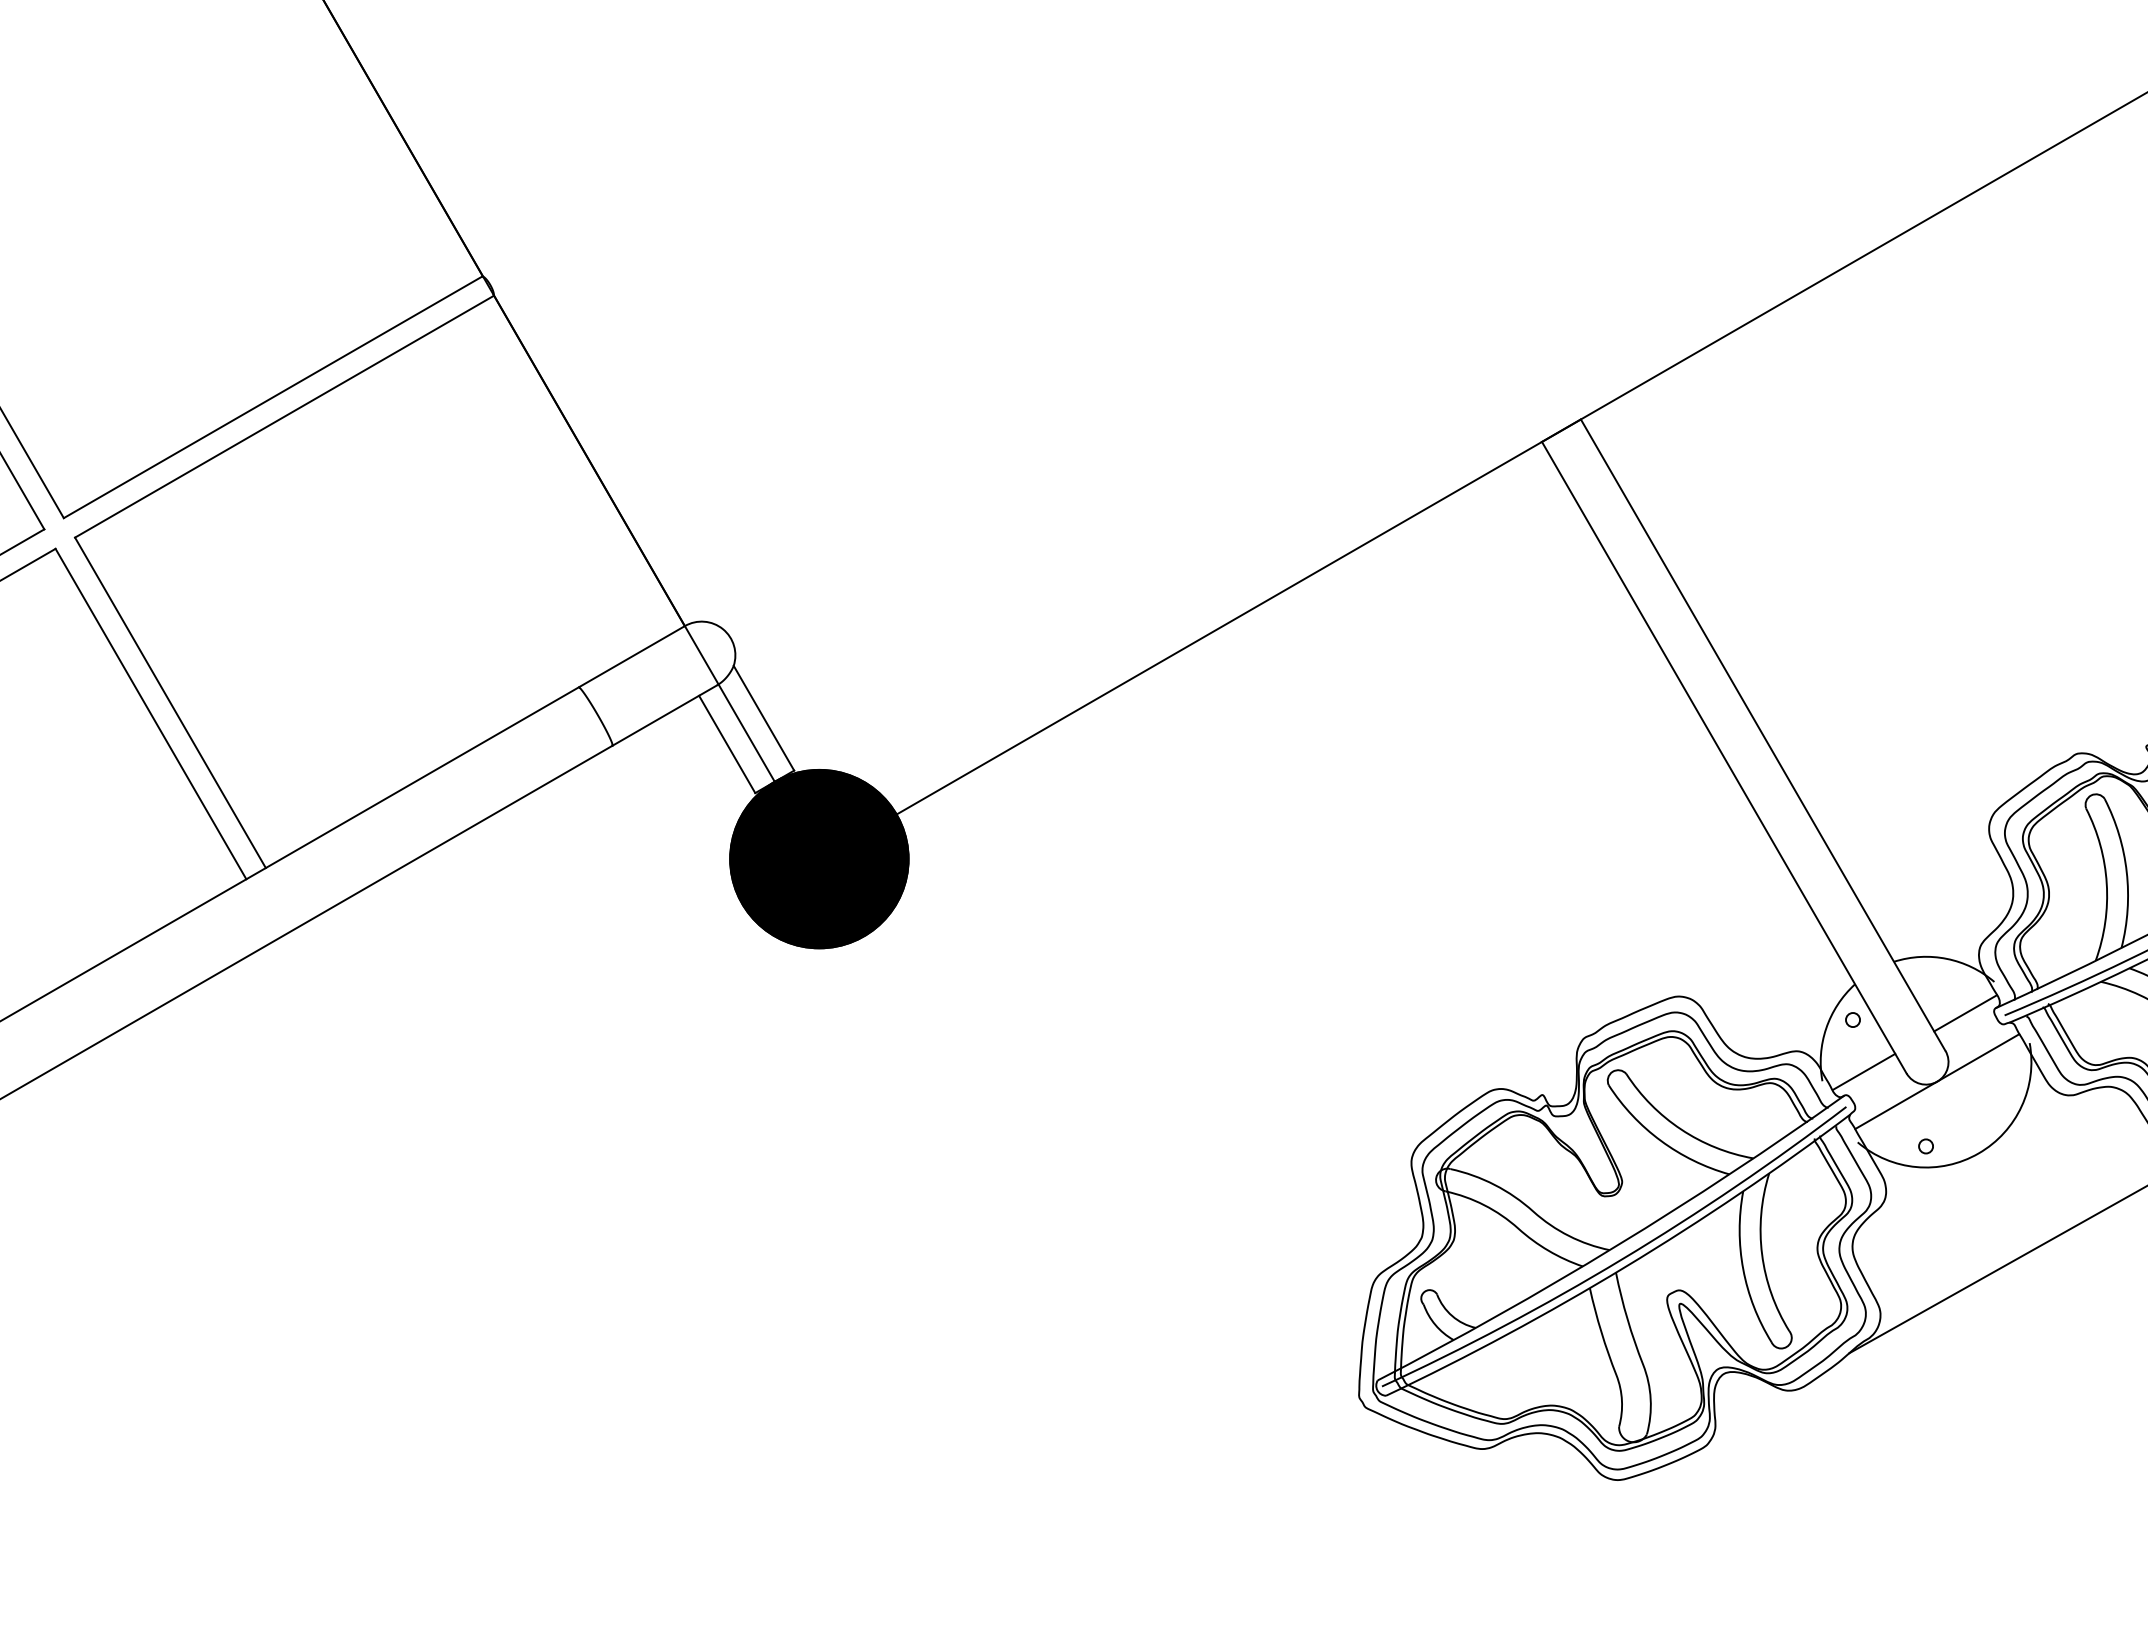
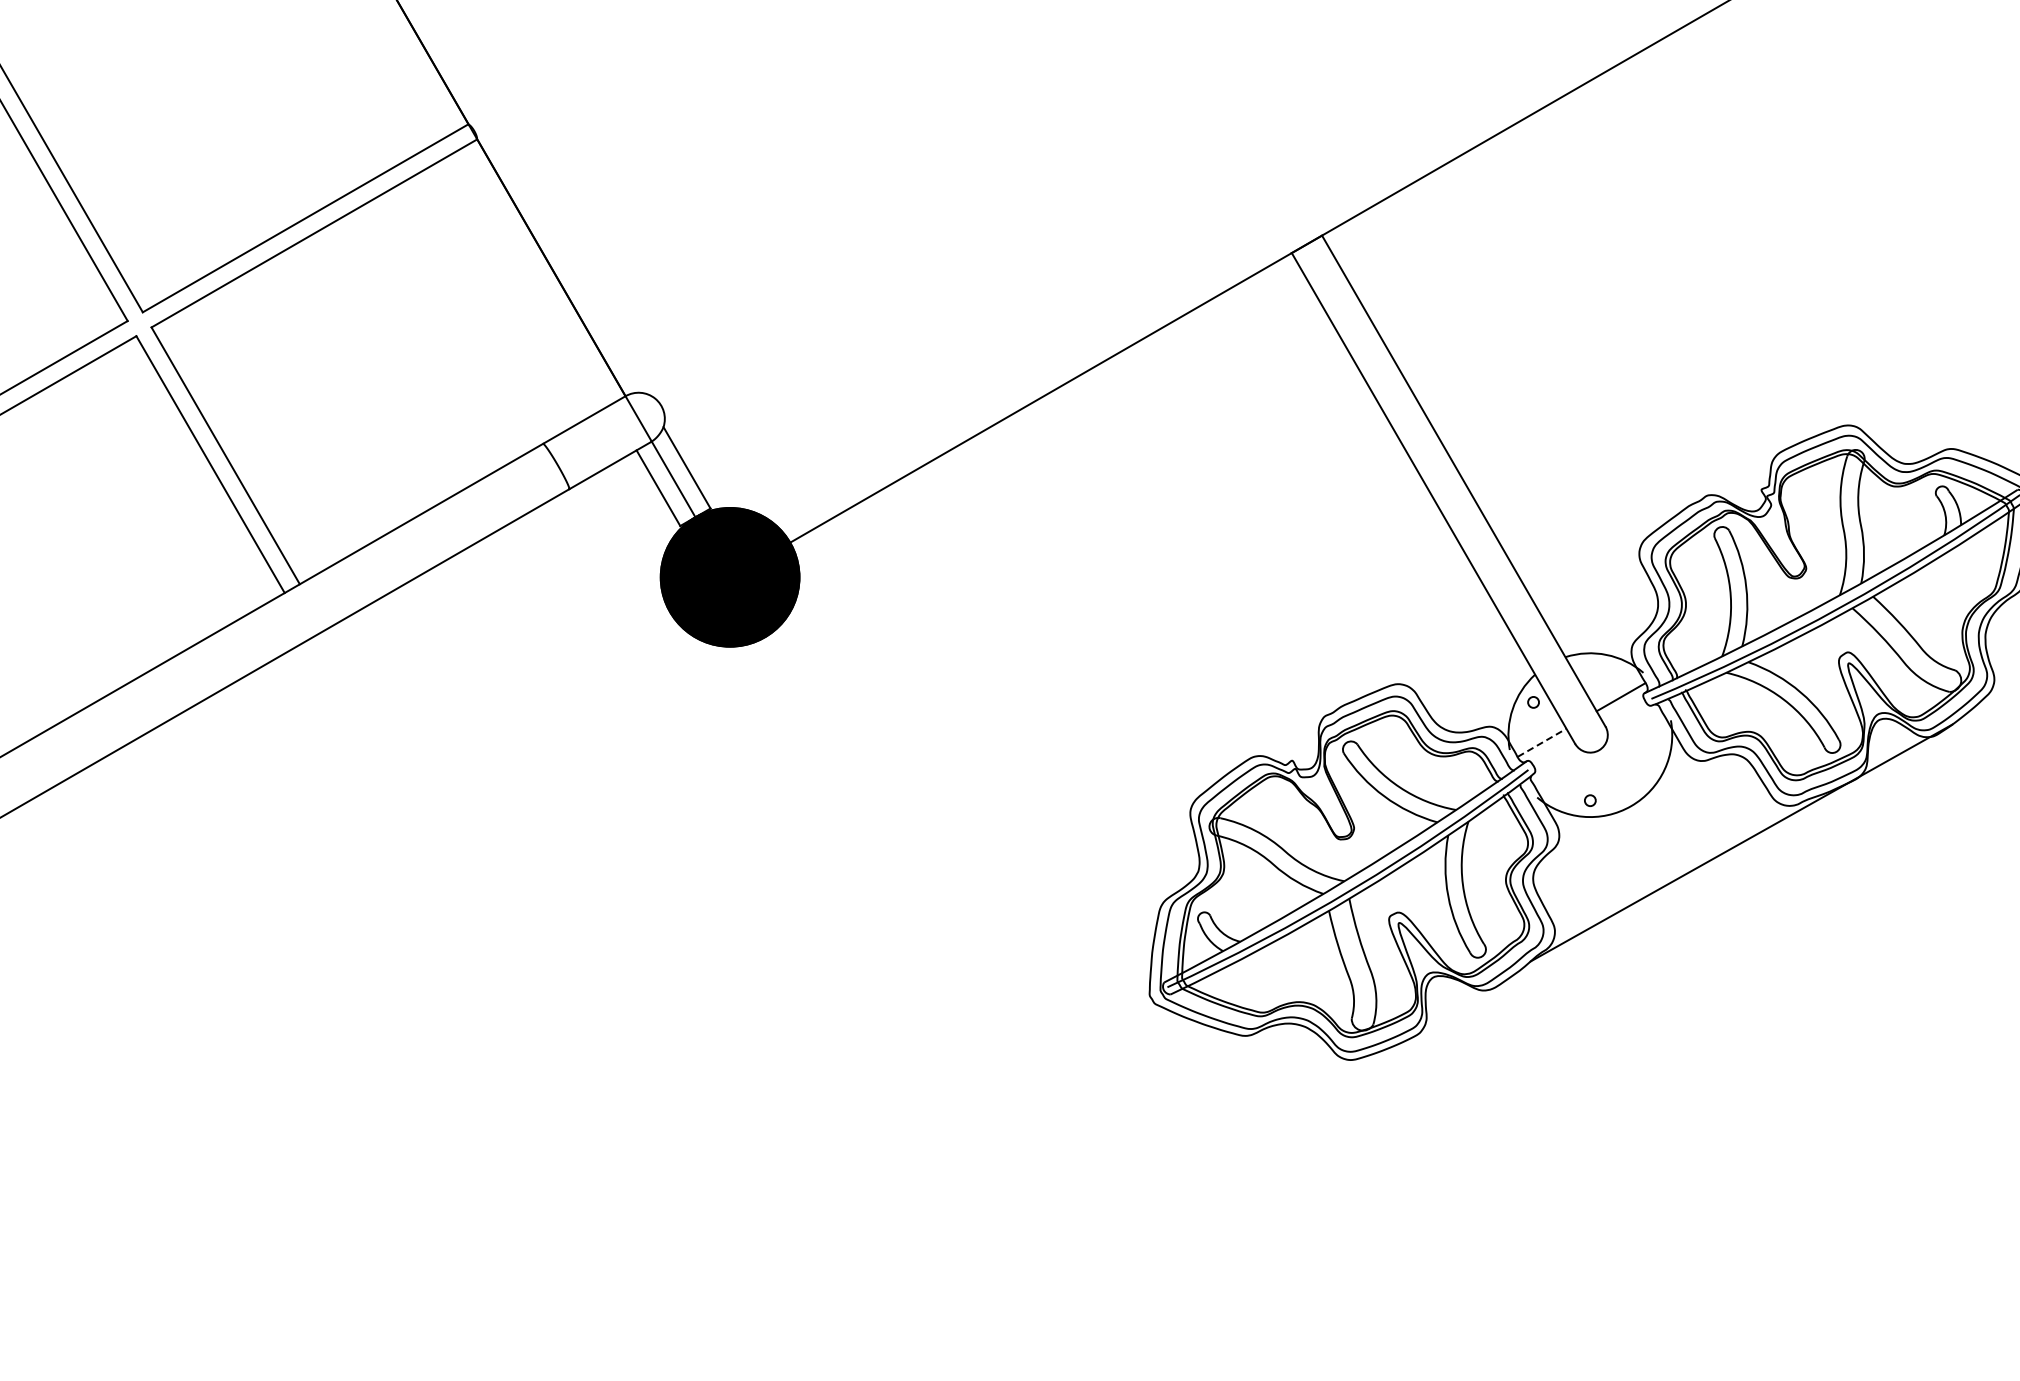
line: (1864, 1071) -> (1542, 742), solid -> dashed
line: (1936, 1081) -> (1598, 750), removed

